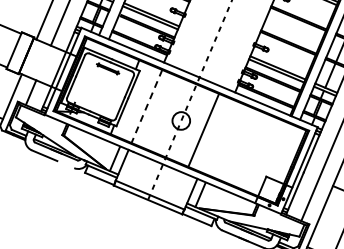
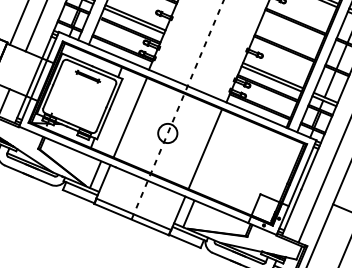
line: (146, 106) -> (129, 117), dashed -> solid
line: (203, 129) -> (205, 148), moved
line: (61, 162) -> (37, 178), added

